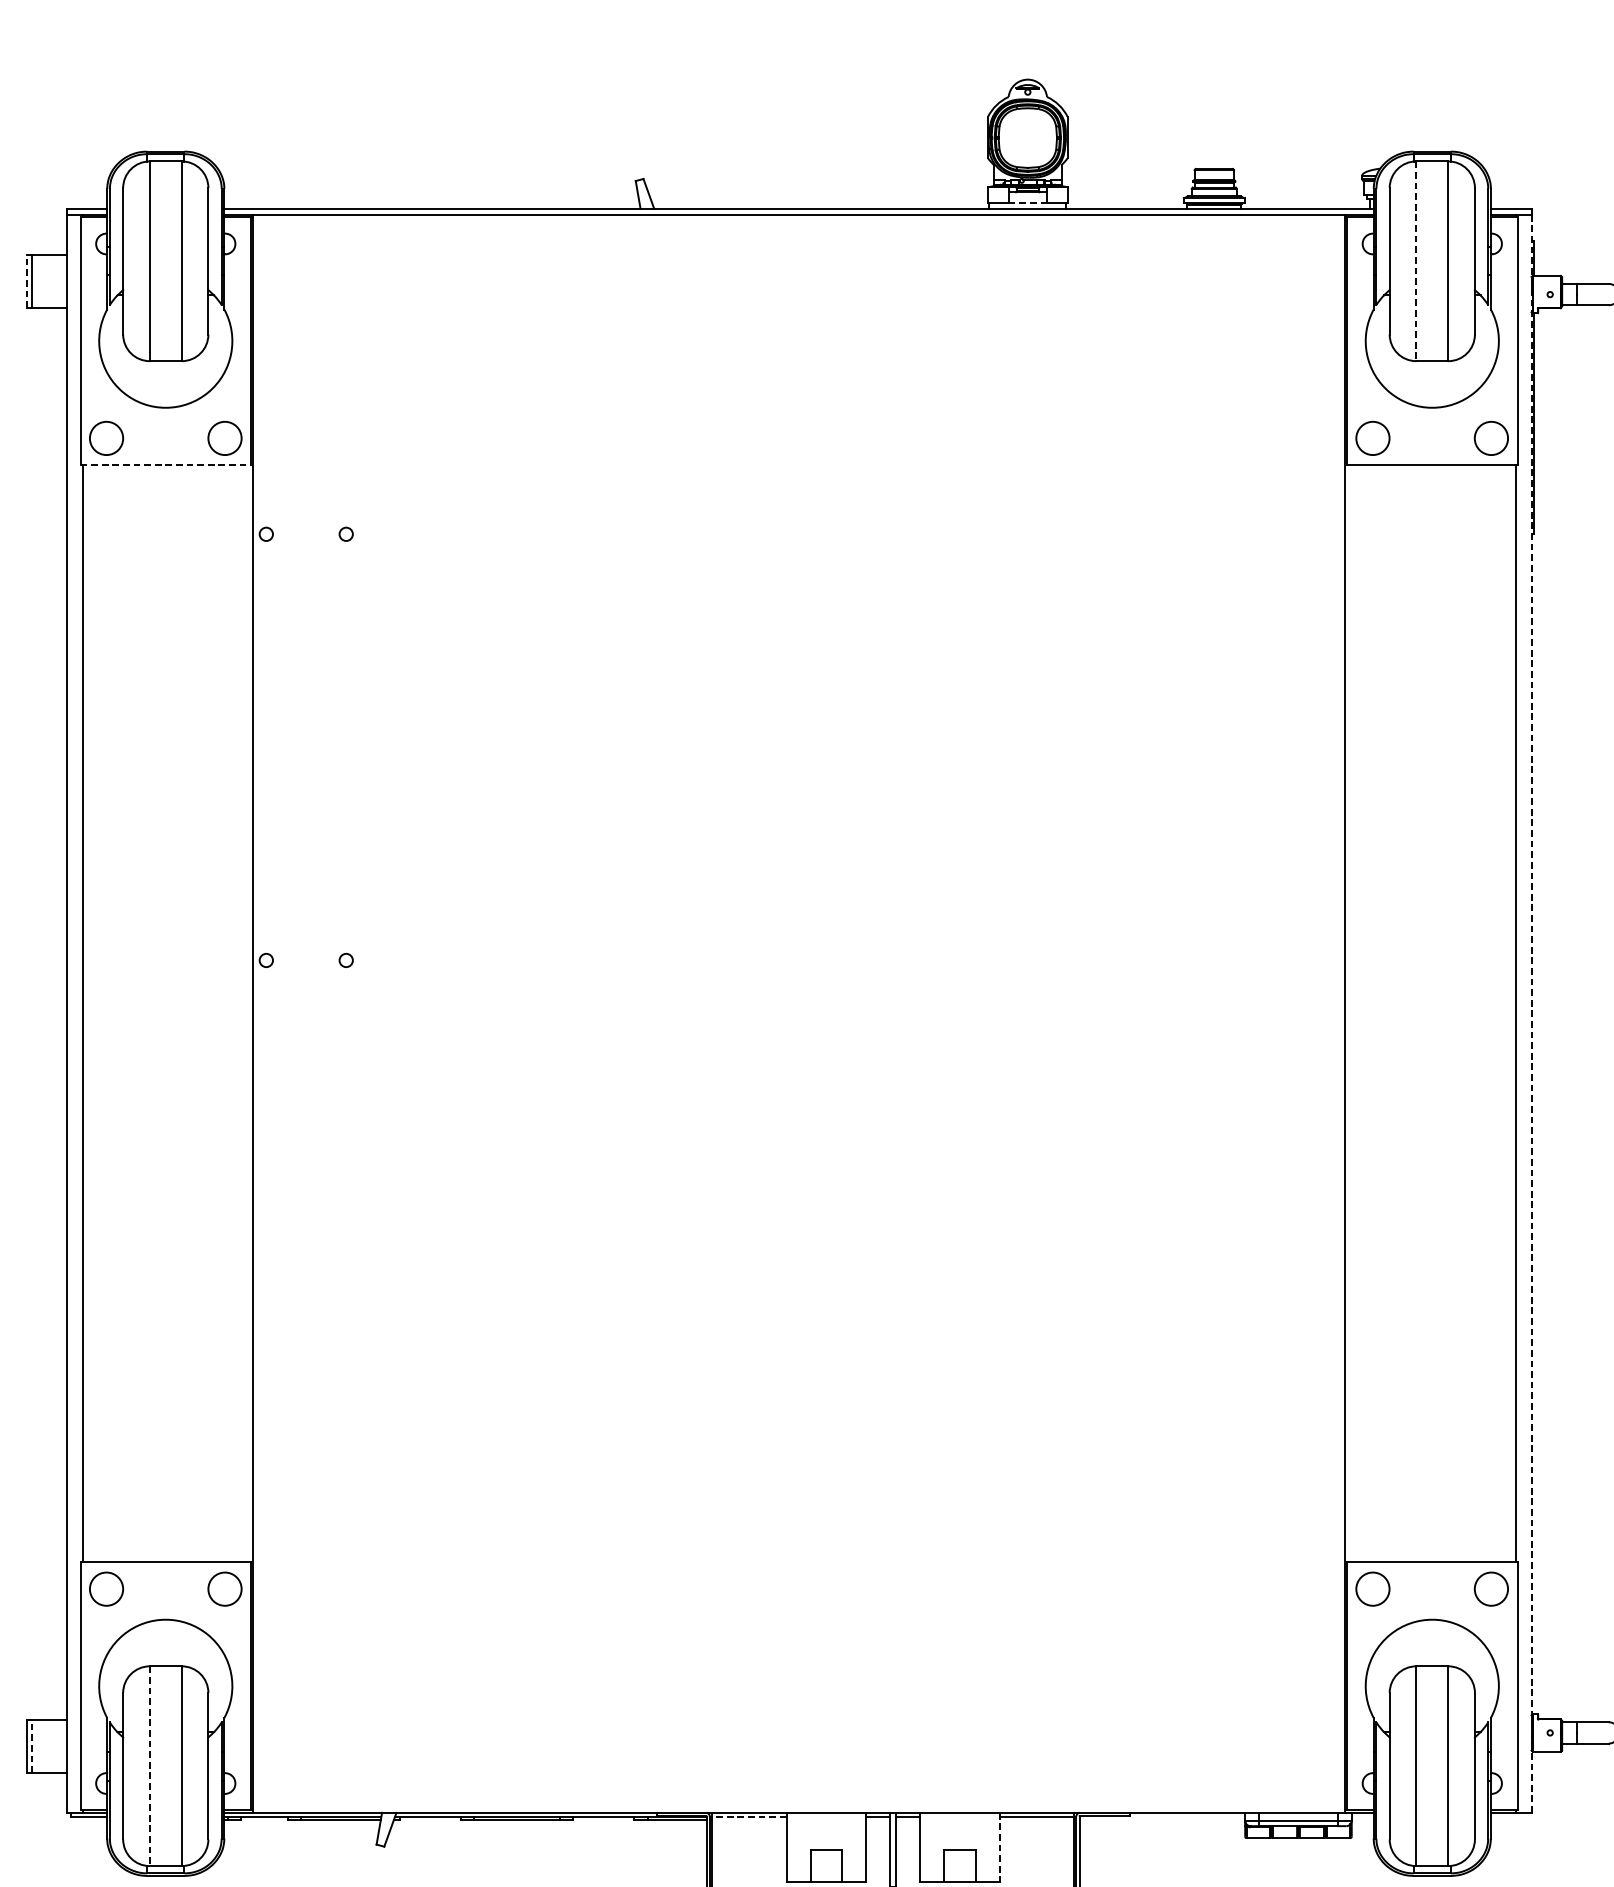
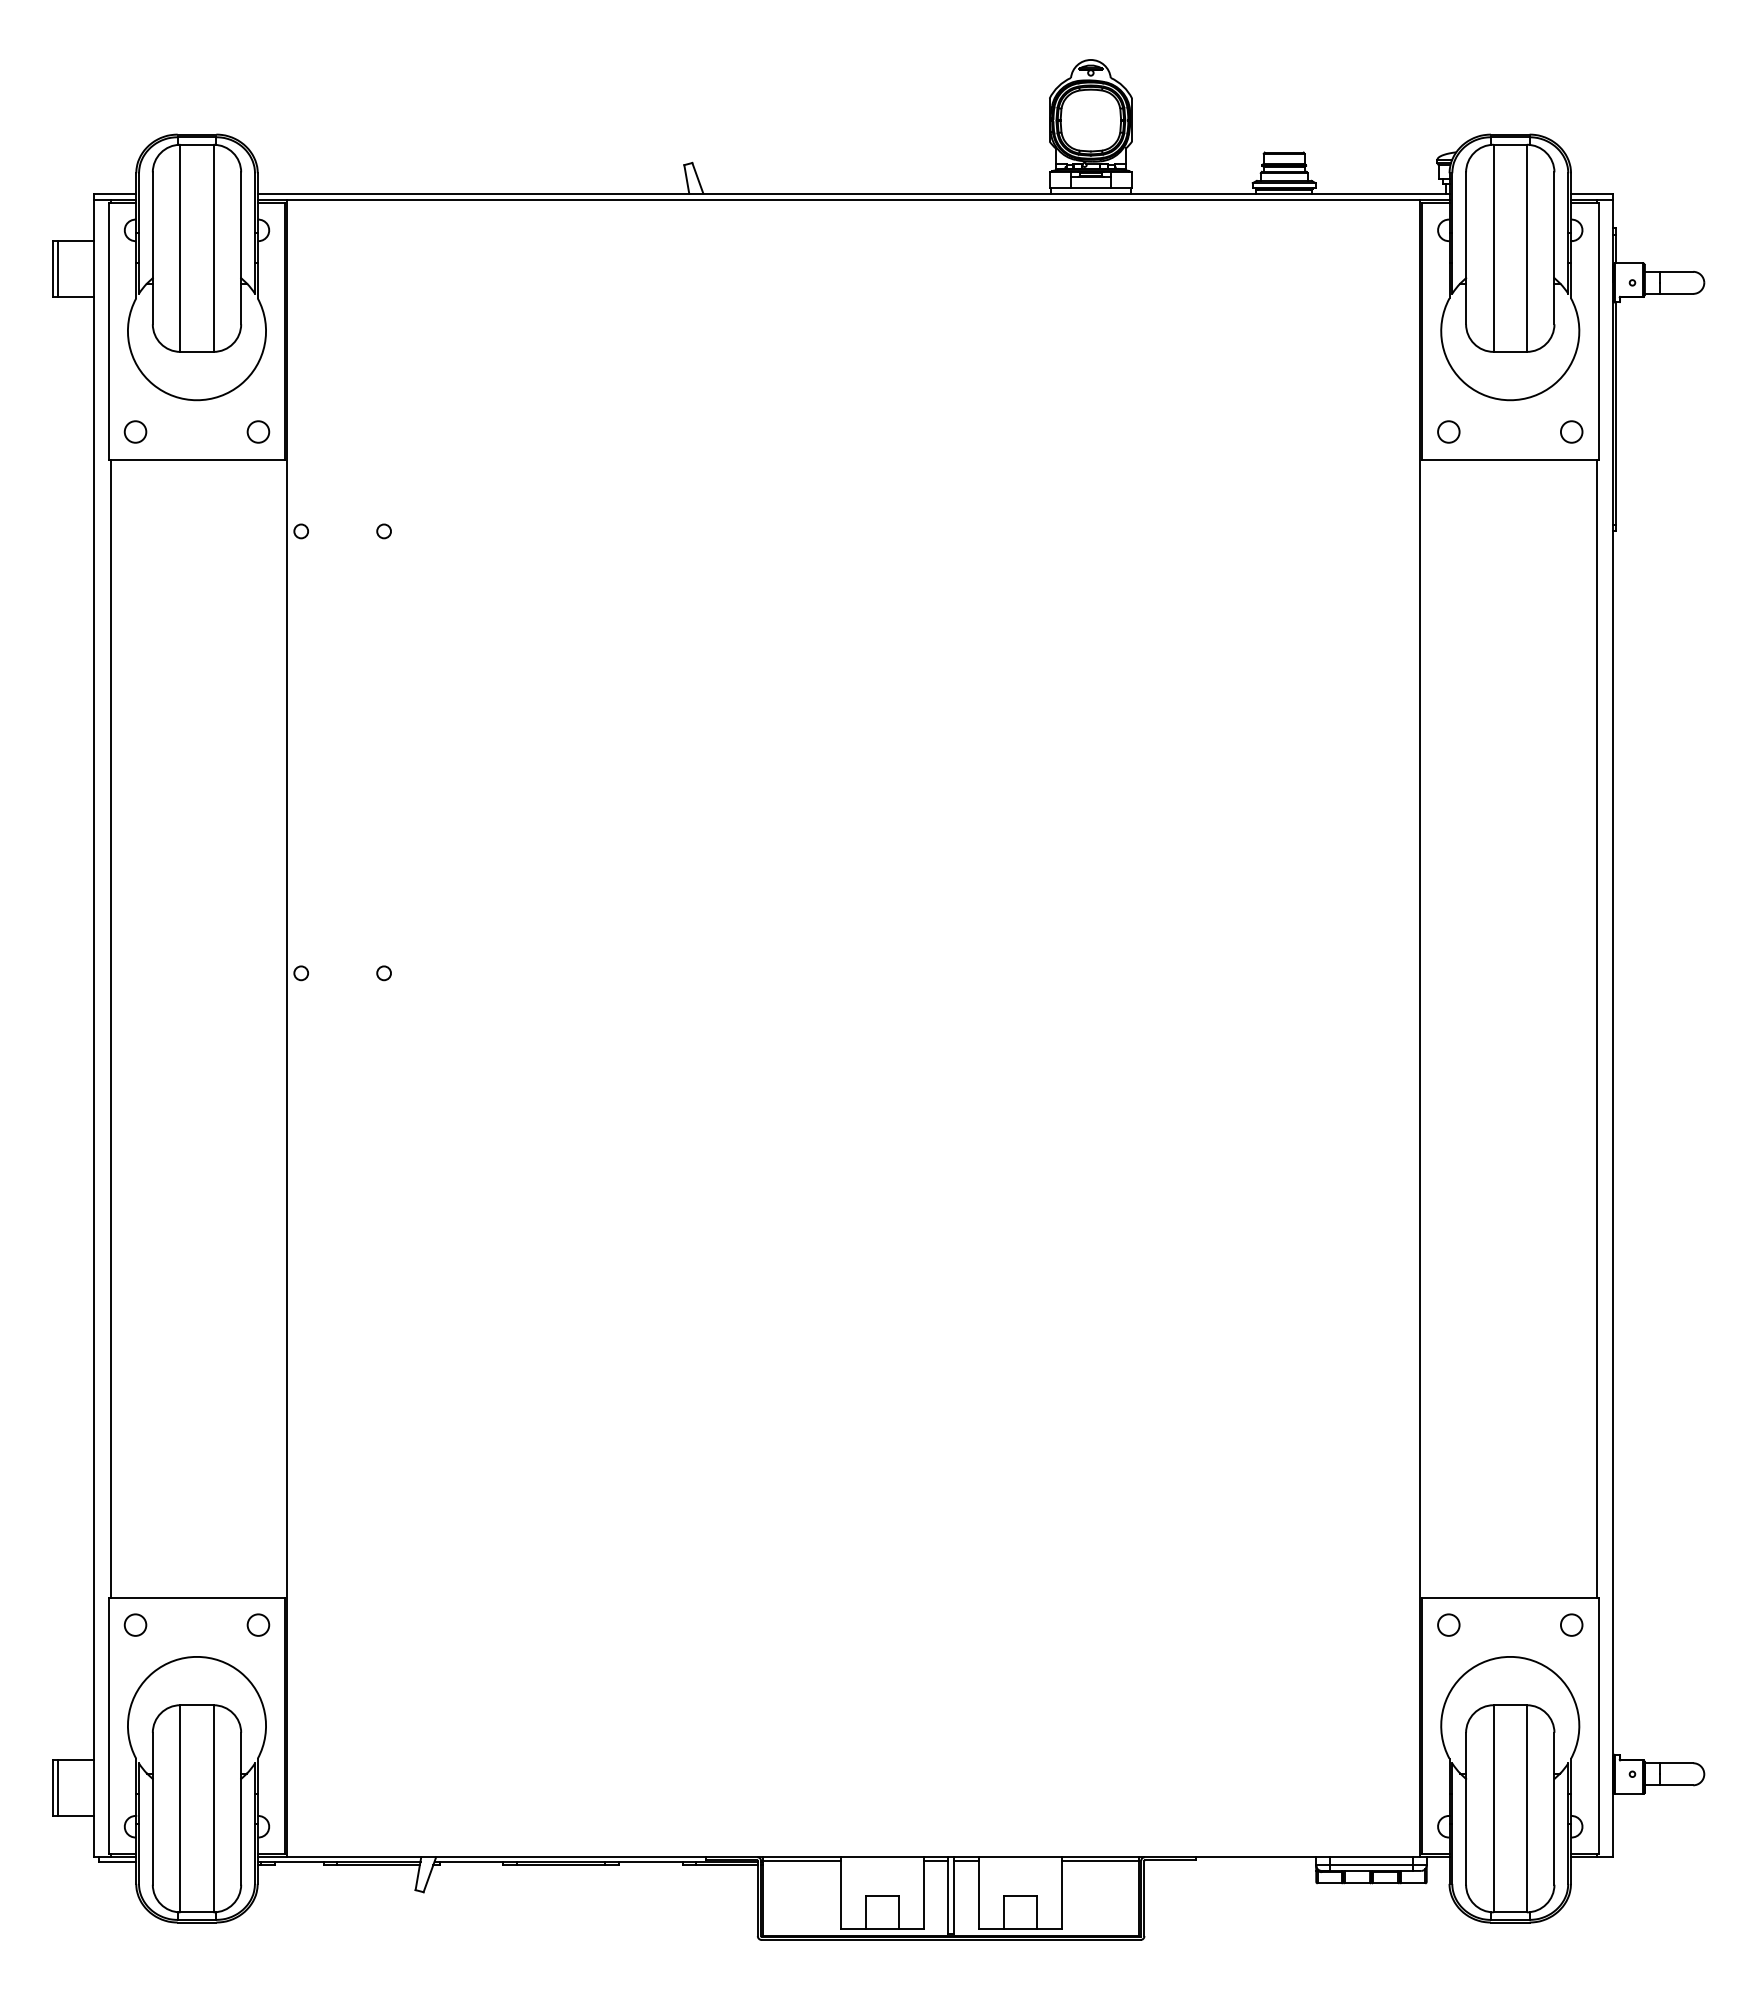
line: (1027, 203) -> (1090, 188), dashed -> solid
line: (1416, 261) -> (1493, 248), dashed -> solid
line: (26, 281) -> (52, 269), dashed -> solid
circle: (106, 437) -> (135, 431), size x0.62
circle: (225, 437) -> (258, 431), size x0.62
circle: (1372, 437) -> (1448, 431), size x0.62
circle: (1491, 437) -> (1571, 431), size x0.62
line: (166, 464) -> (197, 459), dashed -> solid
line: (1531, 1013) -> (1613, 1028), dashed -> solid
circle: (106, 1588) -> (135, 1624), size x0.62
circle: (225, 1588) -> (258, 1624), size x0.62
circle: (1372, 1588) -> (1448, 1624), size x0.62
circle: (1491, 1588) -> (1571, 1624), size x0.62
line: (31, 1746) -> (57, 1788), dashed -> solid
line: (149, 1765) -> (180, 1808), dashed -> solid
line: (748, 1817) -> (801, 1861), dashed -> solid
line: (999, 1847) -> (1061, 1893), dashed -> solid

